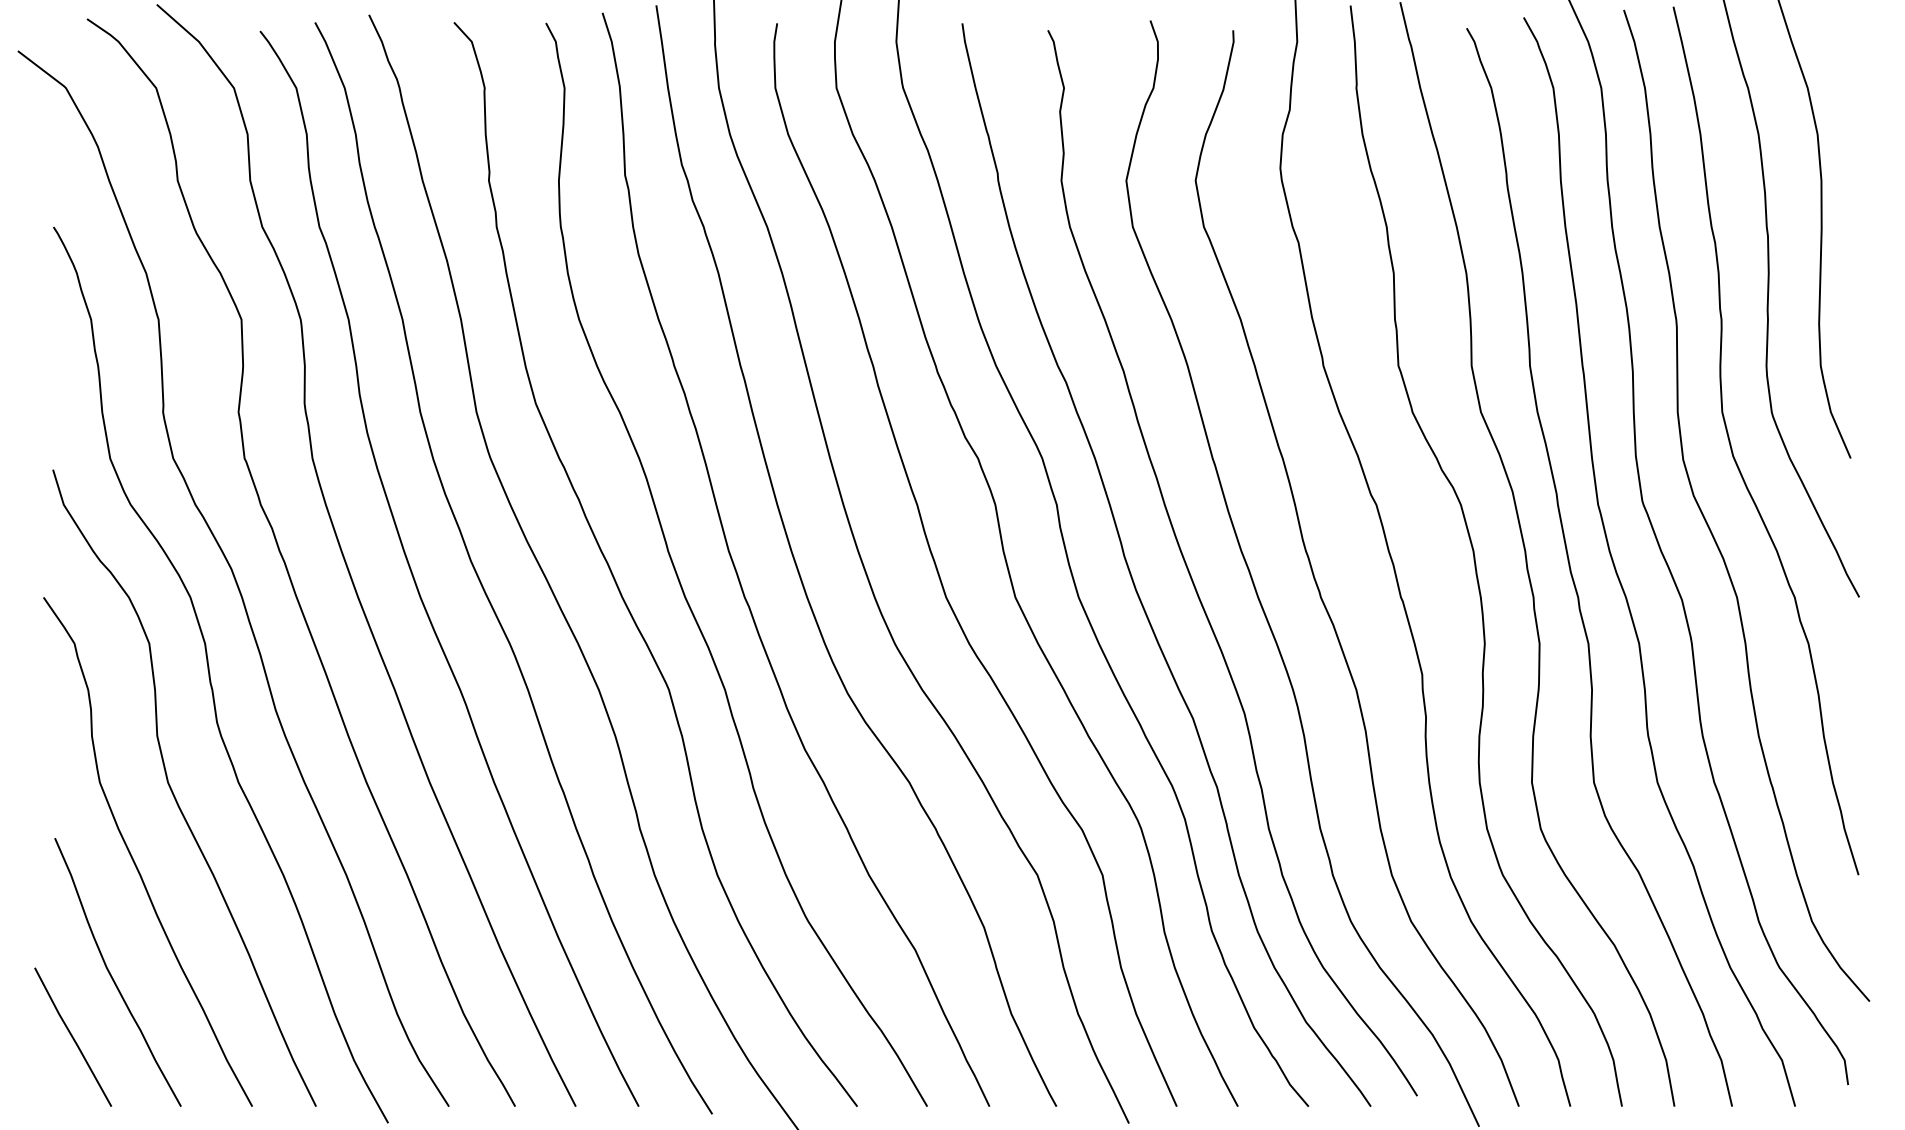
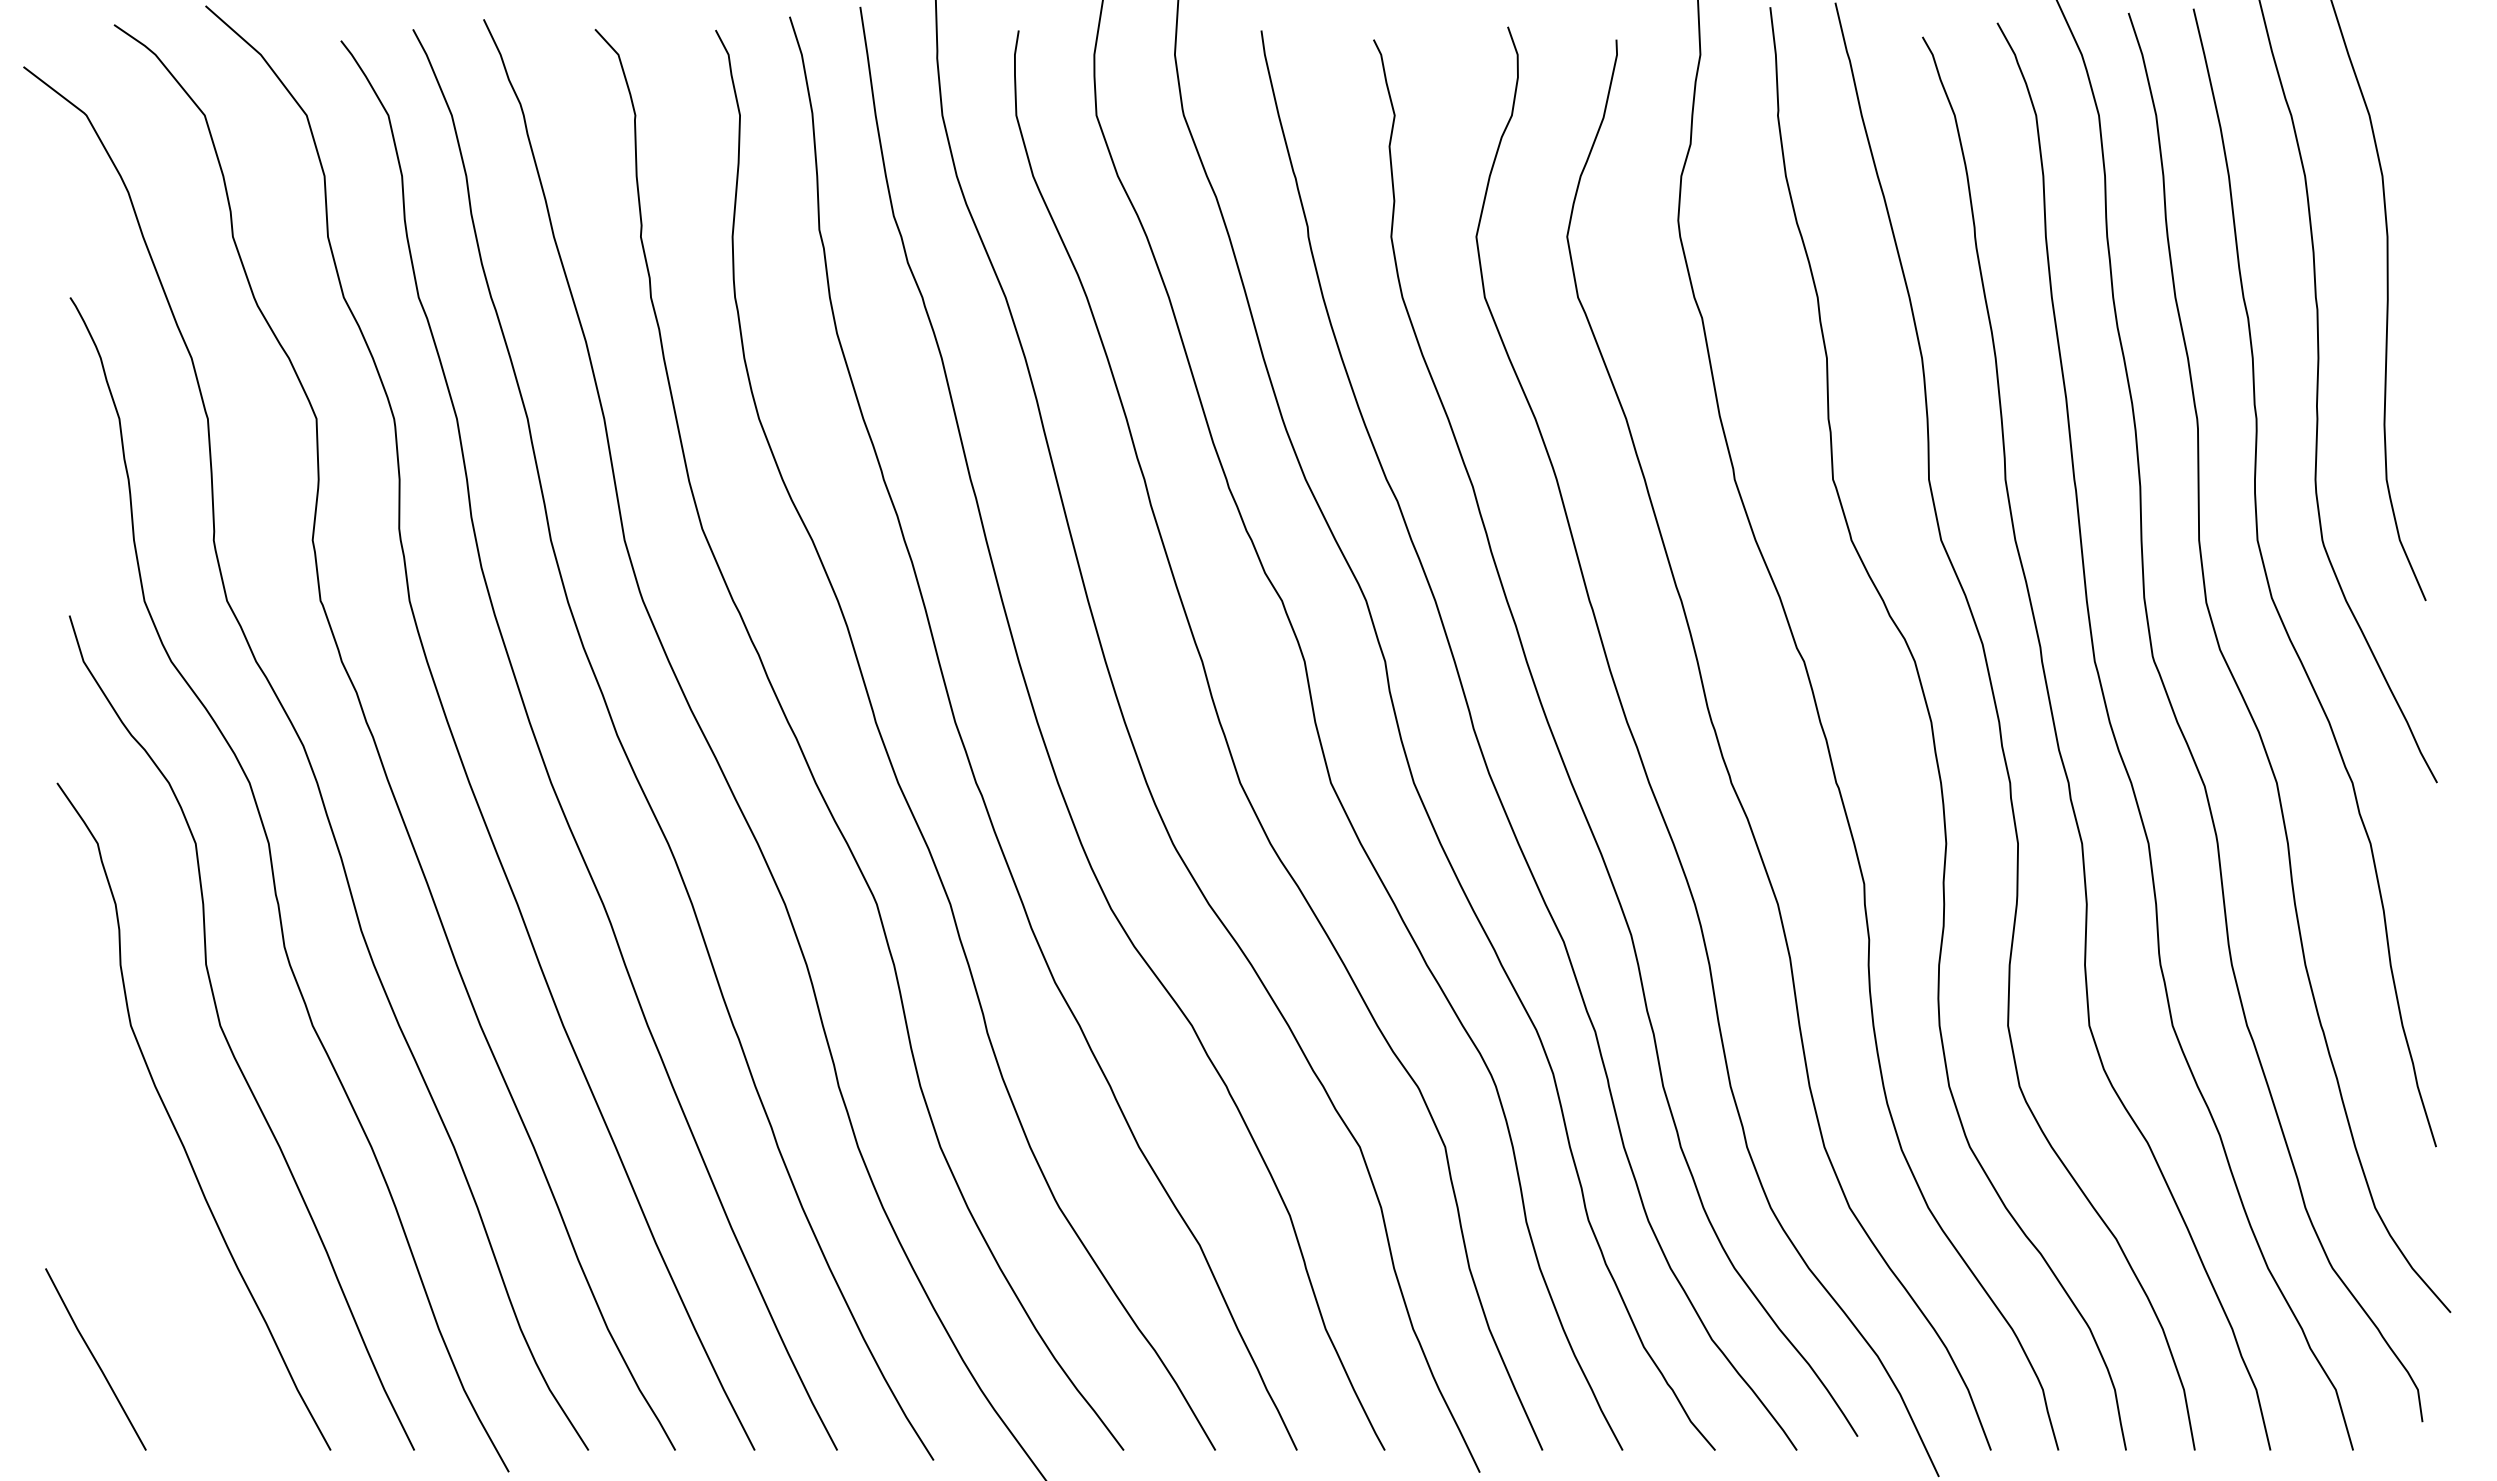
curve: (111, 975) -> (146, 1278), removed

